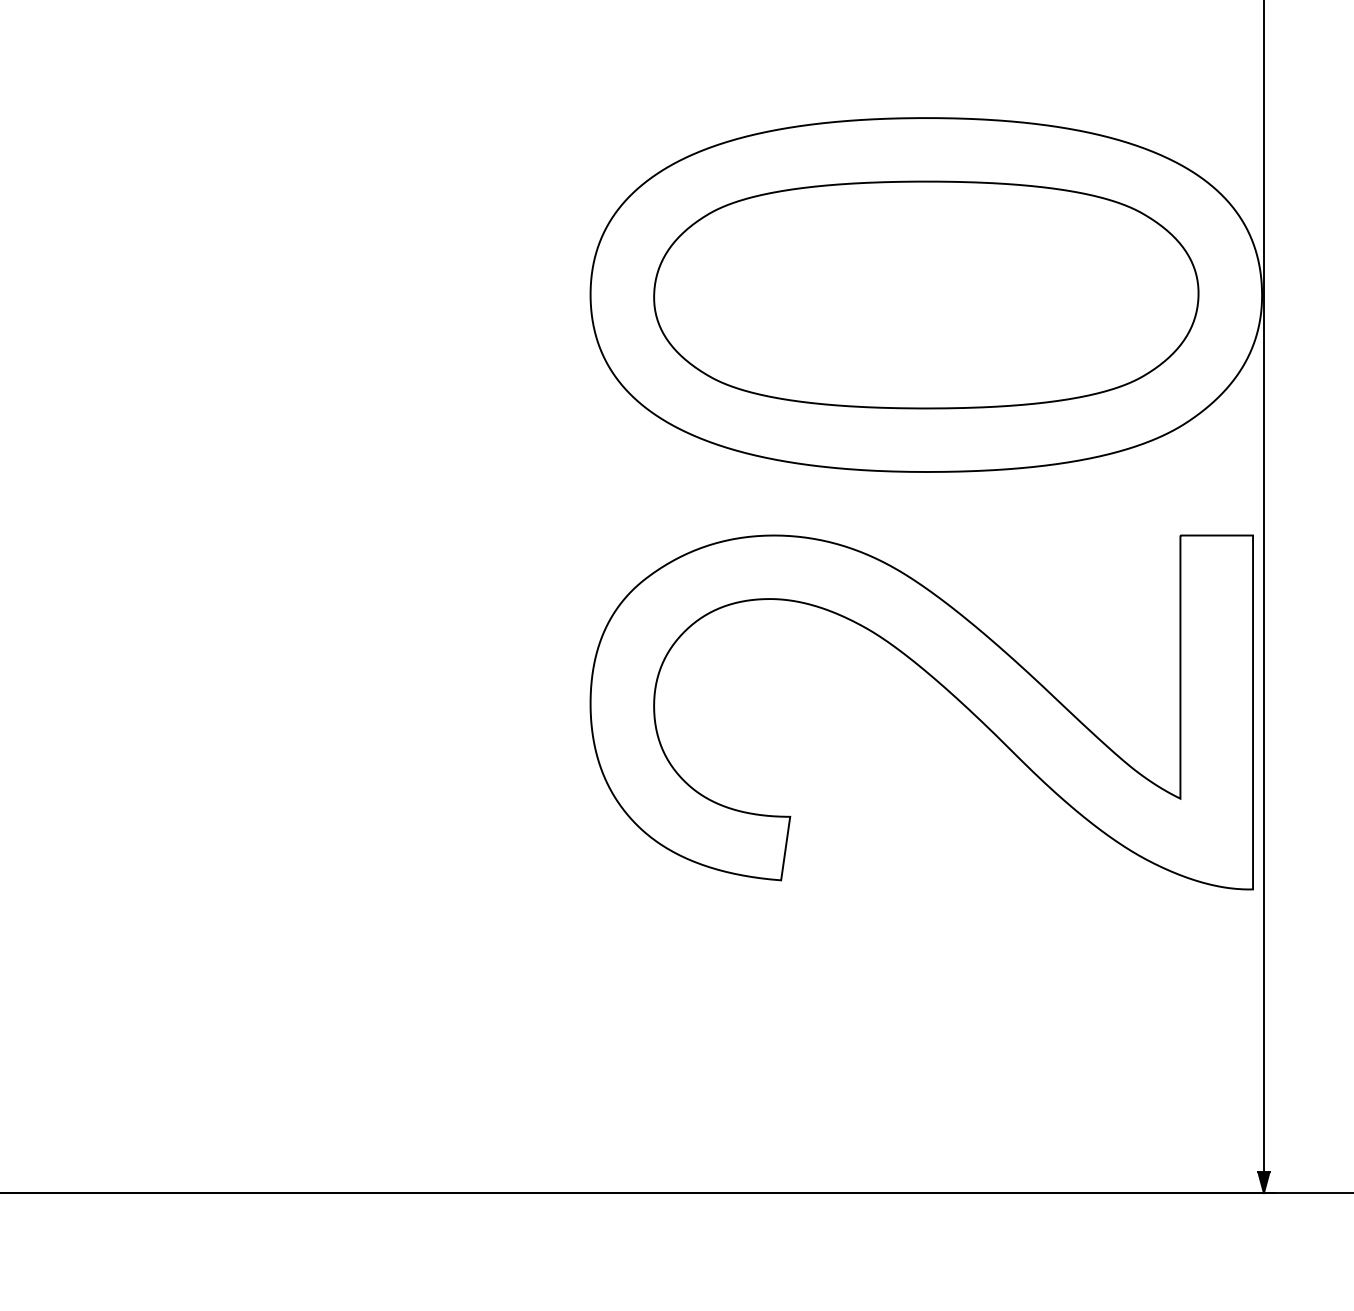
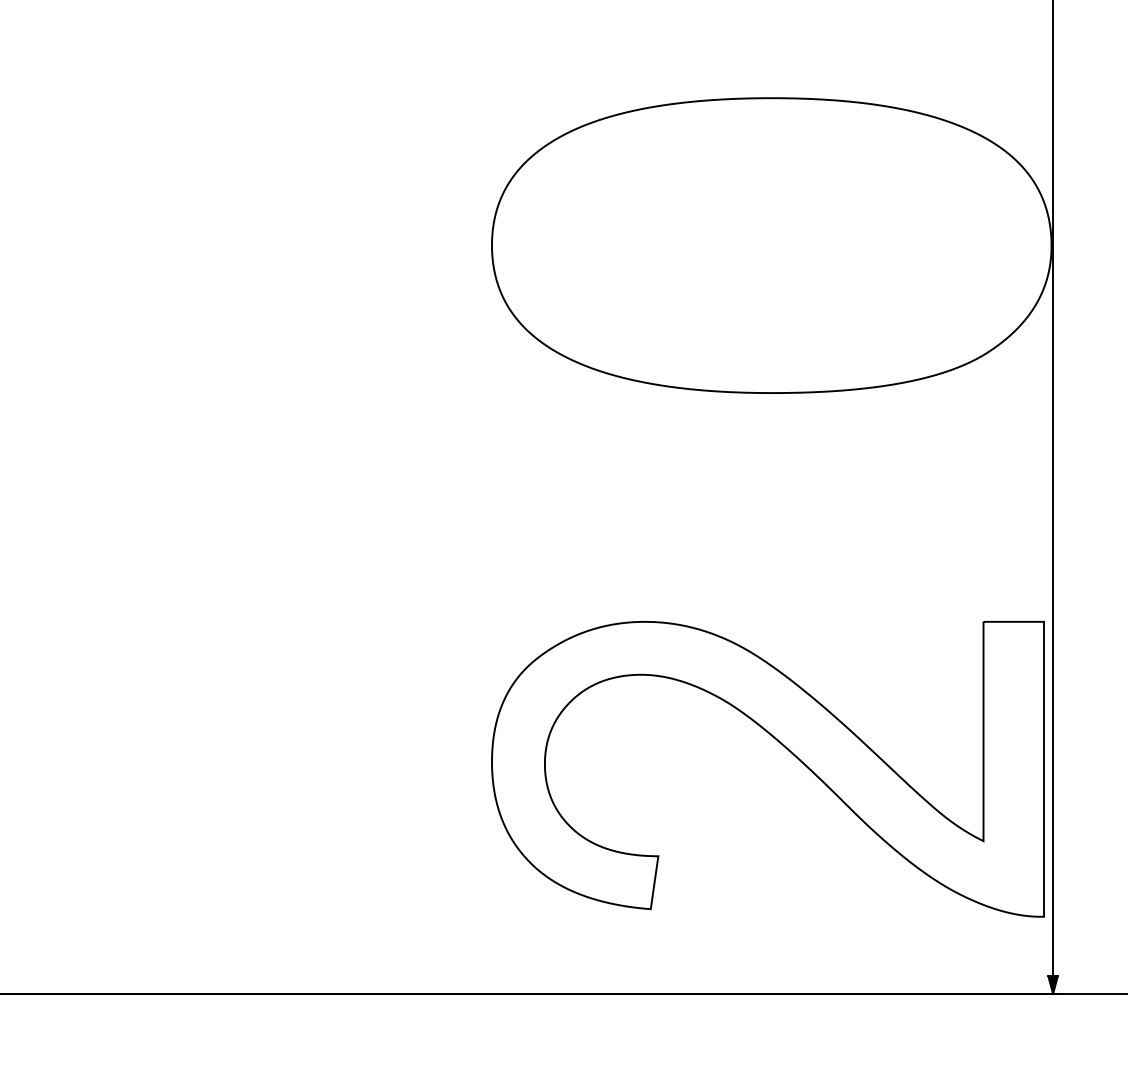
part: (926, 294) -> (771, 245), removed
part: (940, 685) -> (783, 746), moved

